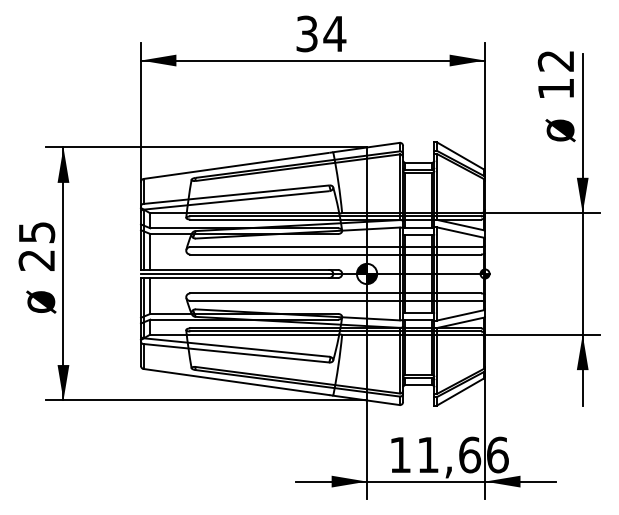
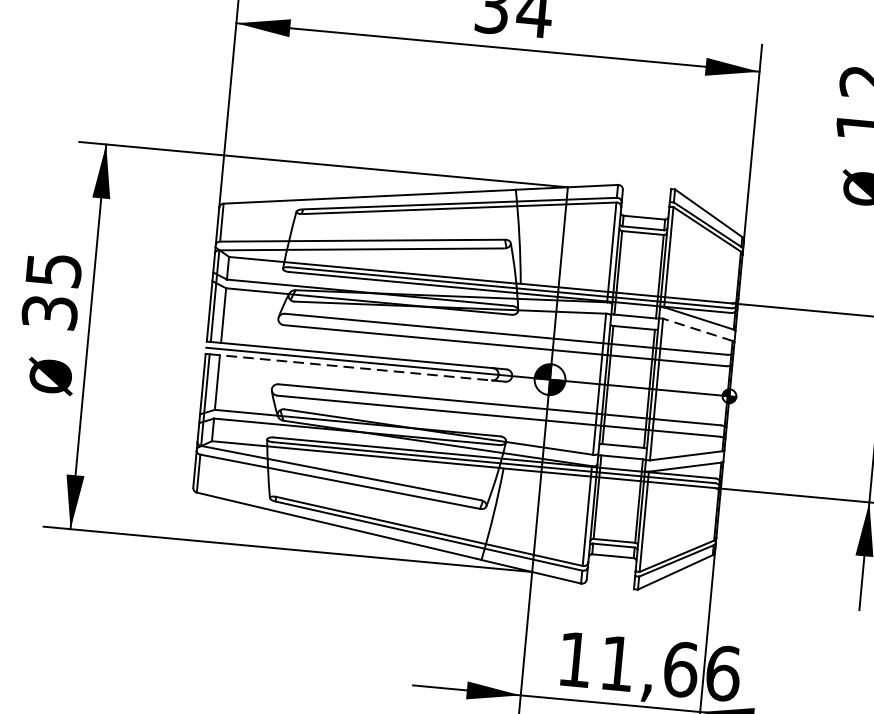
line: (460, 232) -> (697, 329), solid -> dashed
text: (36, 260) -> (49, 312), 25 -> 35
line: (236, 278) -> (350, 368), solid -> dashed

